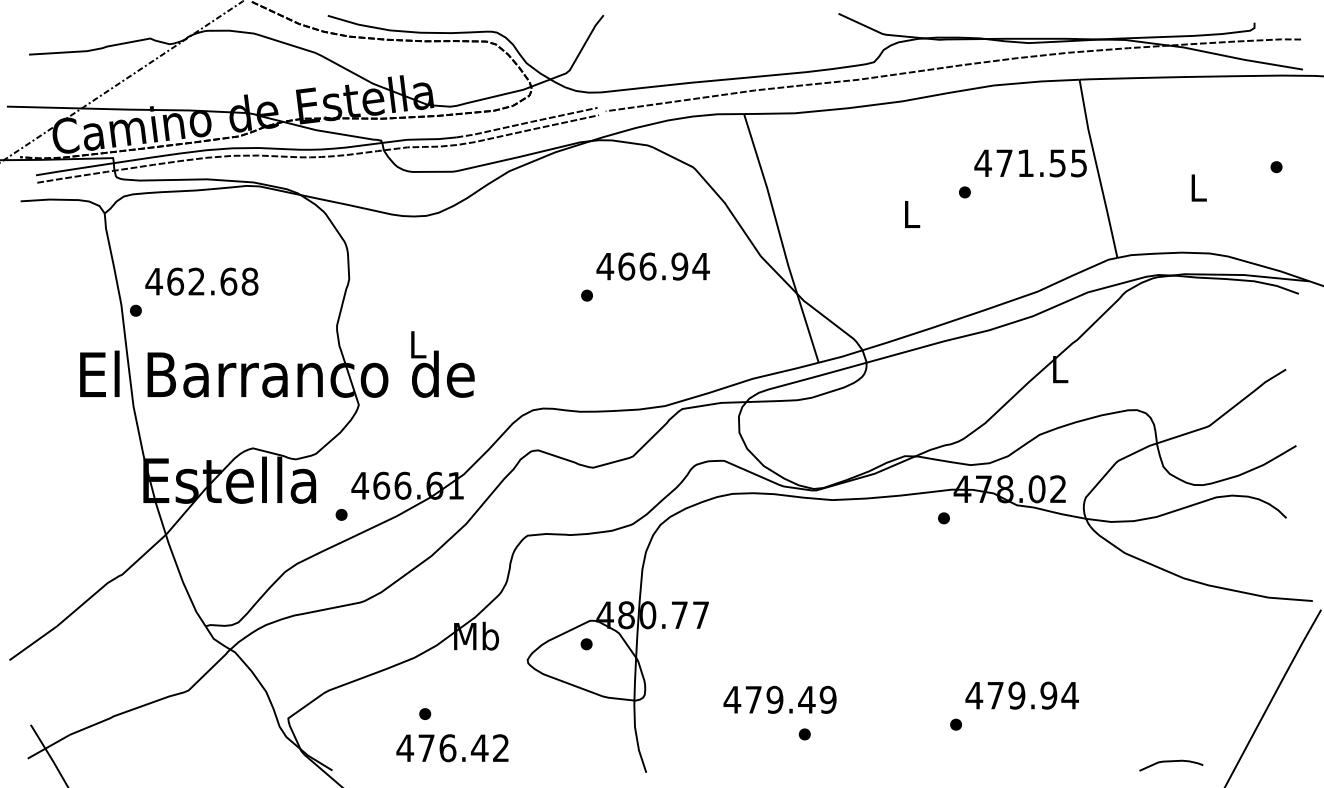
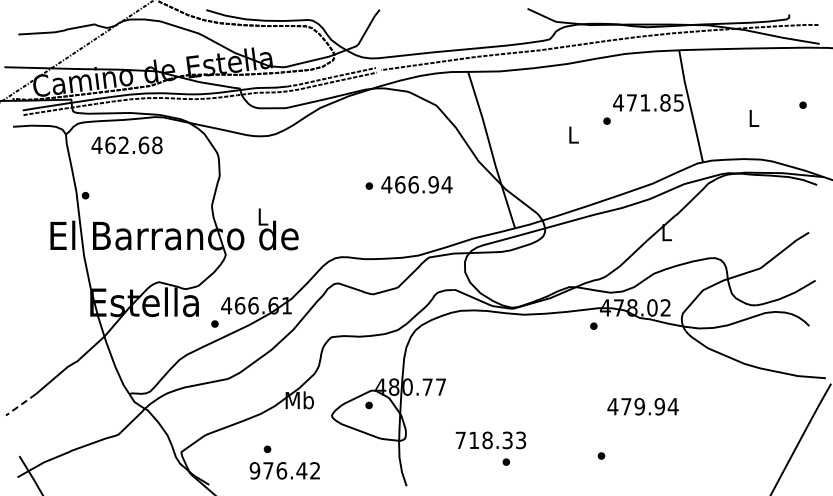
text: (1057, 162) -> (665, 102), 471.55 -> 471.85
text: (652, 266) -> (416, 184), moved
text: (200, 281) -> (126, 145), moved
line: (32, 644) -> (20, 405), solid -> dashed
text: (1021, 695) -> (642, 406), moved
text: (779, 700) -> (490, 440), 479.49 -> 718.33
text: (404, 747) -> (254, 470), 476.42 -> 976.42
curve: (1170, 762) -> (736, 479), removed

